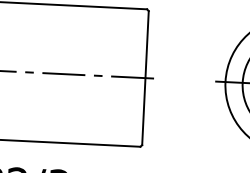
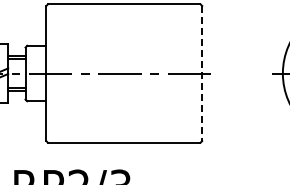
line: (145, 78) -> (202, 73), solid -> dashed

